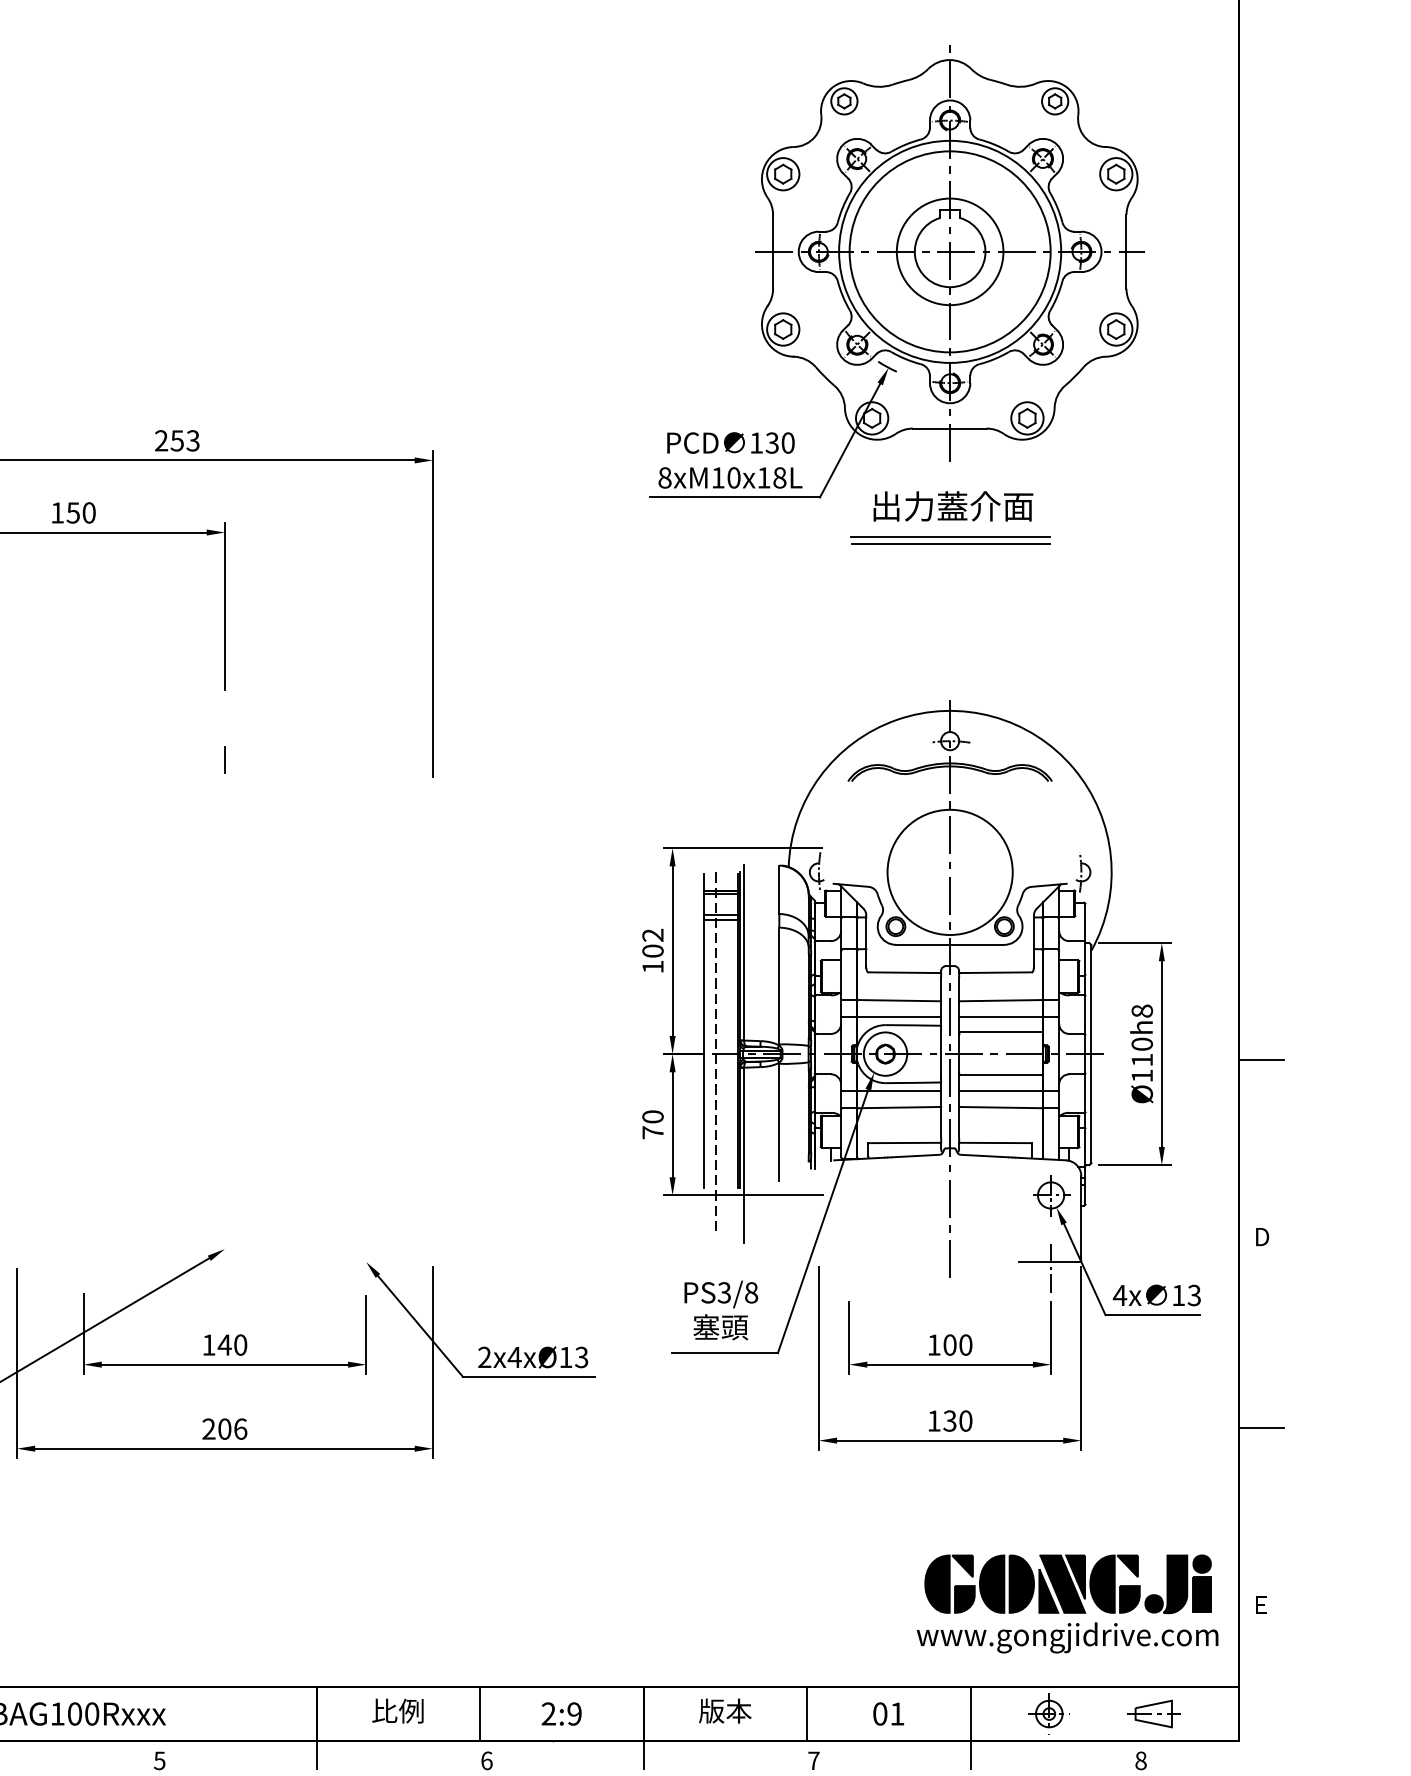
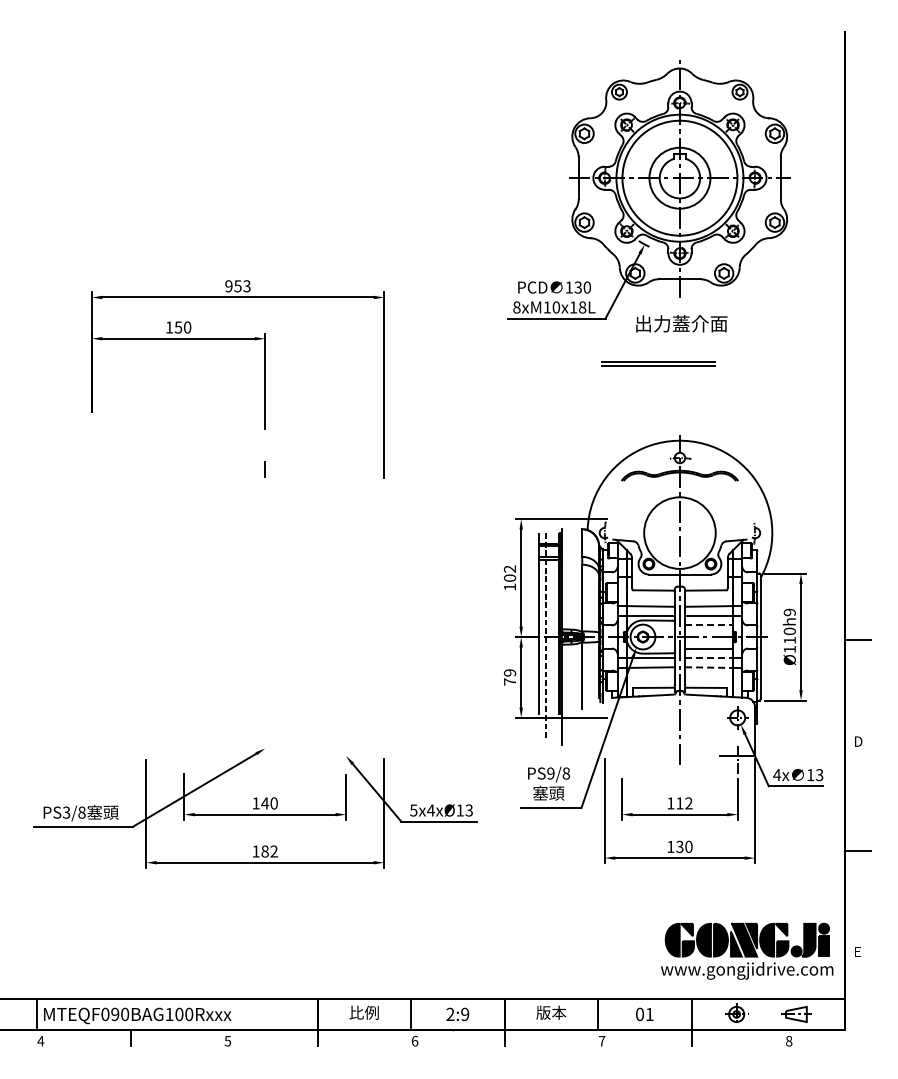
text: (160, 441) -> (228, 286), 253 -> 953
part: (951, 539) -> (658, 363), moved
text: (1141, 1011) -> (789, 612), Ø110h8 -> Ø110h9
line: (1001, 1032) -> (709, 624), solid -> dashed
line: (1000, 1091) -> (708, 658), solid -> dashed
line: (1000, 1107) -> (708, 667), solid -> dashed
text: (653, 1116) -> (510, 672), 70 -> 79
text: (723, 1292) -> (550, 773), PS3/8 -> PS9/8
text: (958, 1345) -> (684, 803), 100 -> 112
text: (484, 1357) -> (413, 810), 2x4xØ13 -> 5x4xØ13
text: (223, 1429) -> (264, 851), 206 -> 182

